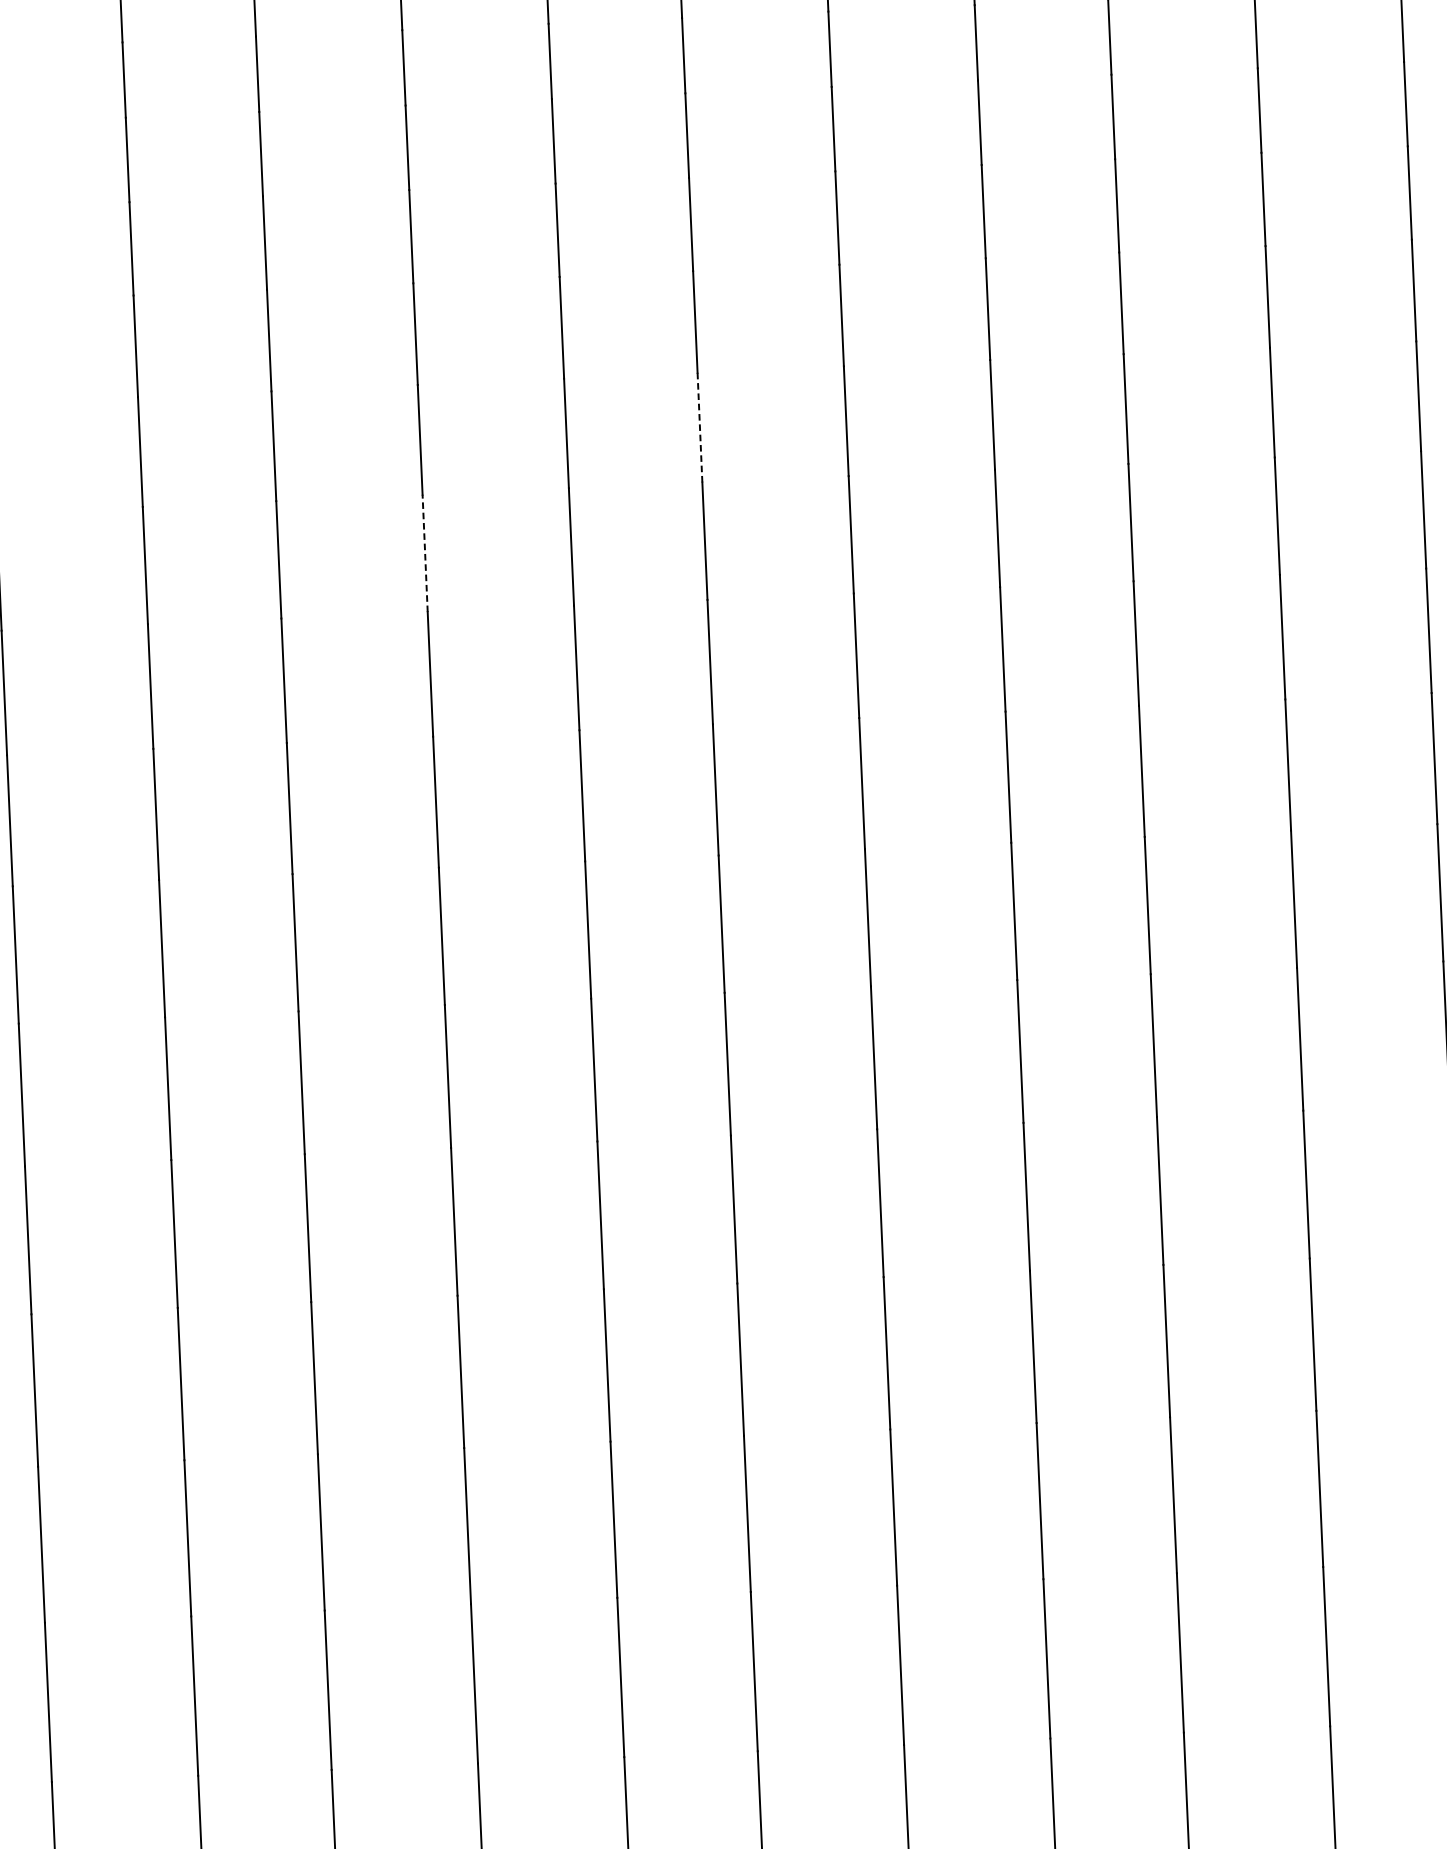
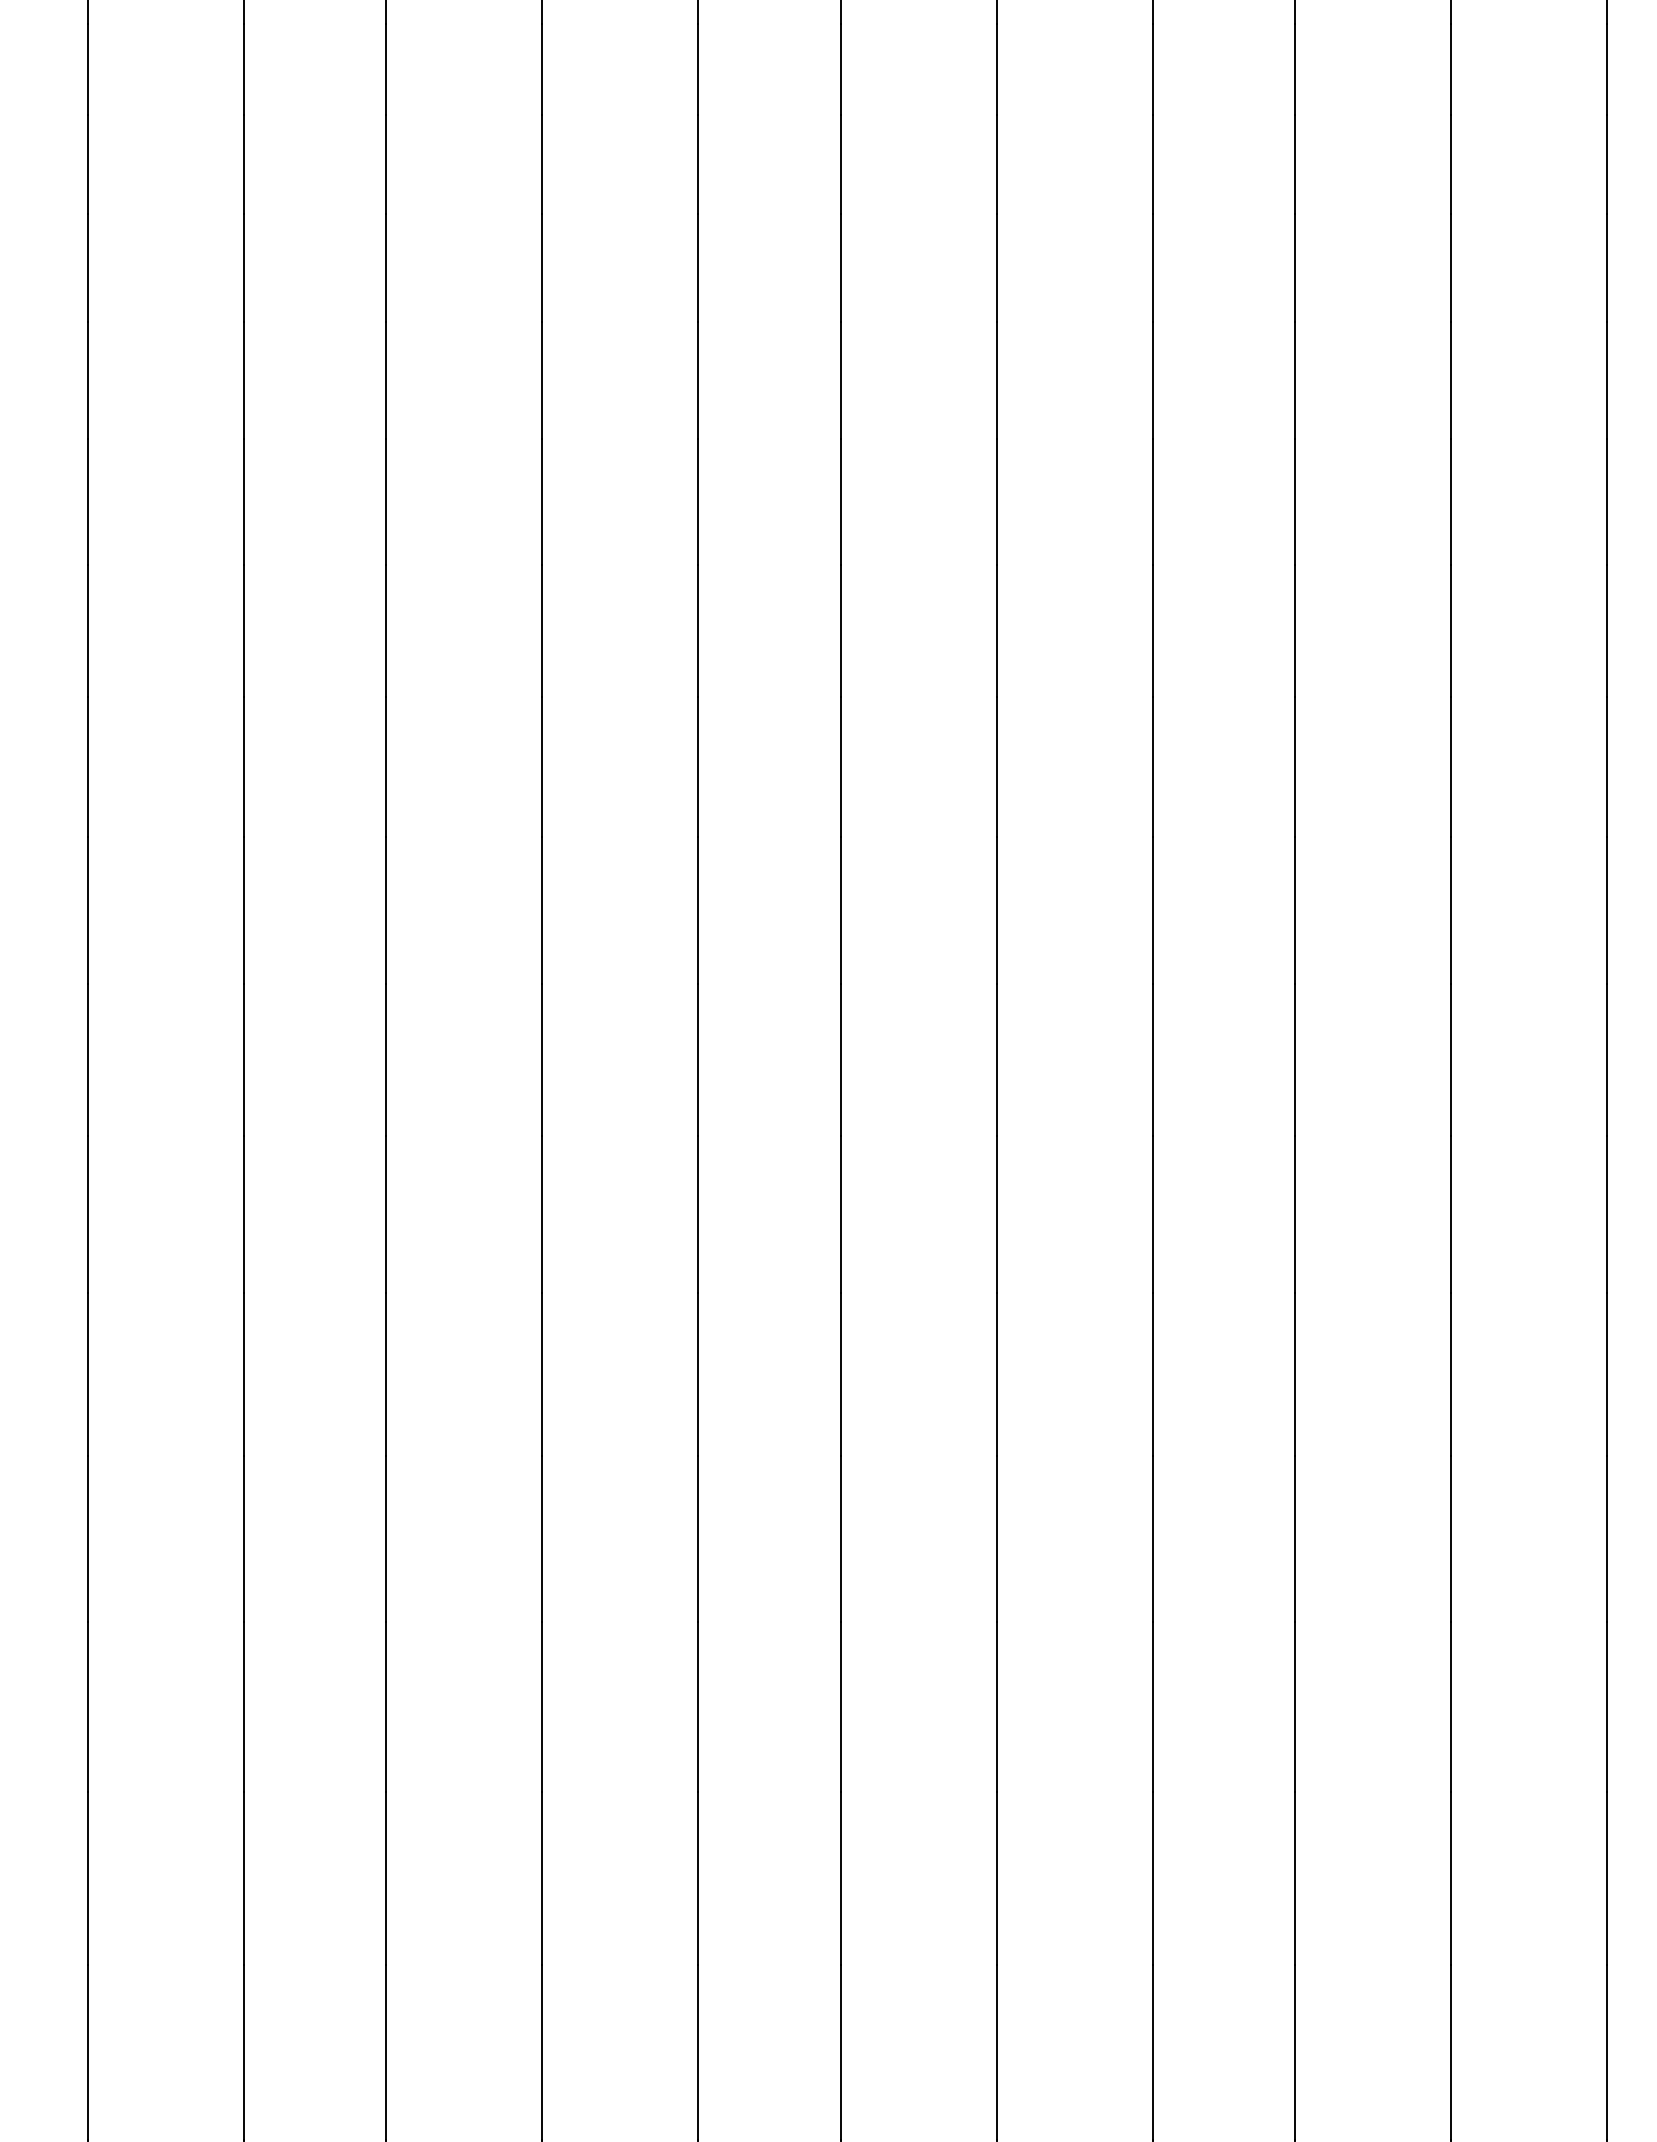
line: (699, 427) -> (840, 380), dashed -> solid
line: (425, 552) -> (542, 501), dashed -> solid

